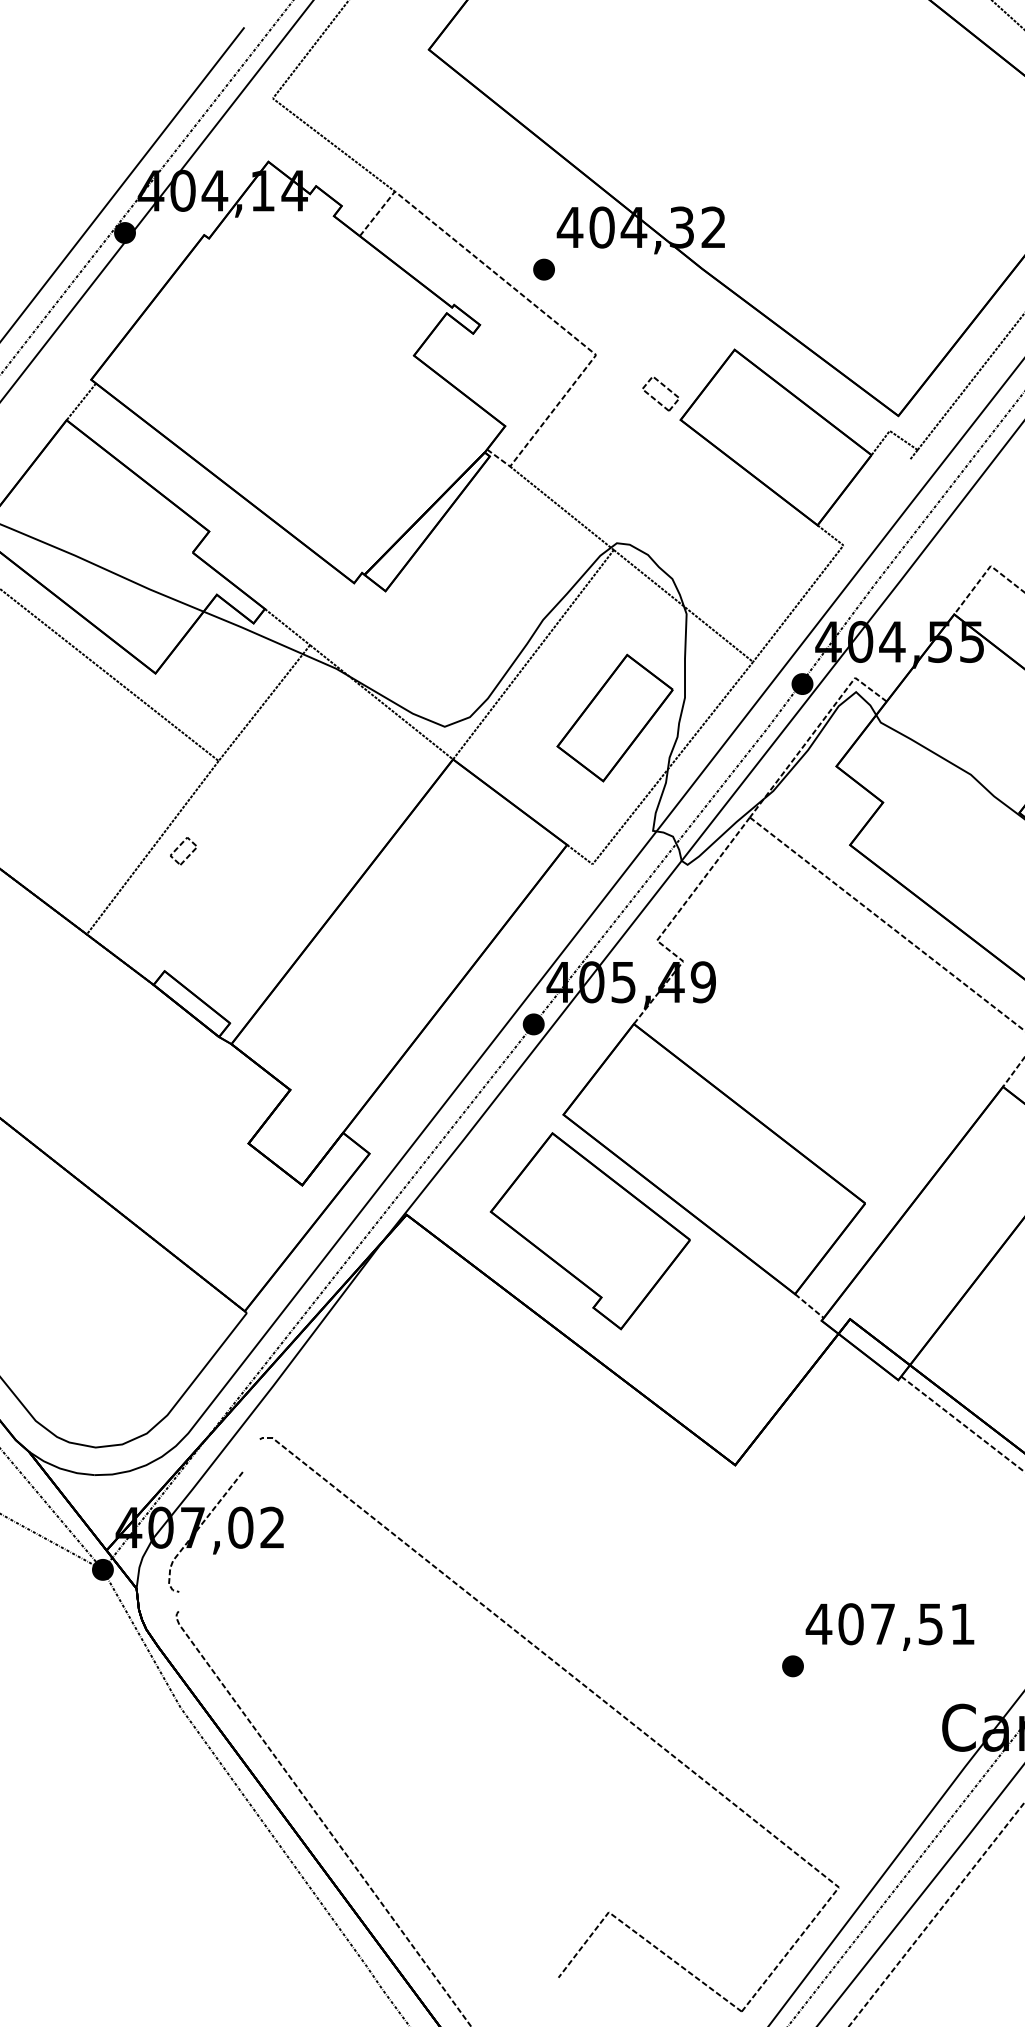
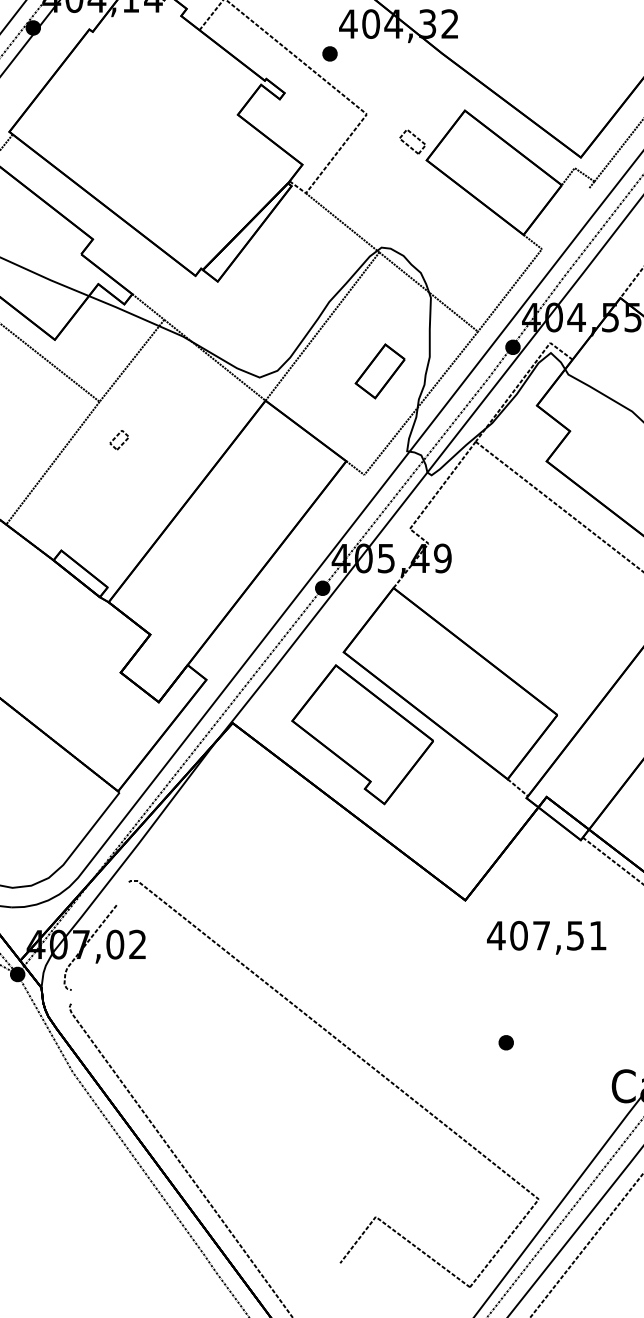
part: (614, 717) -> (379, 371), size x0.6
part: (183, 851) -> (119, 440), moved
text: (889, 1626) -> (546, 937), moved

